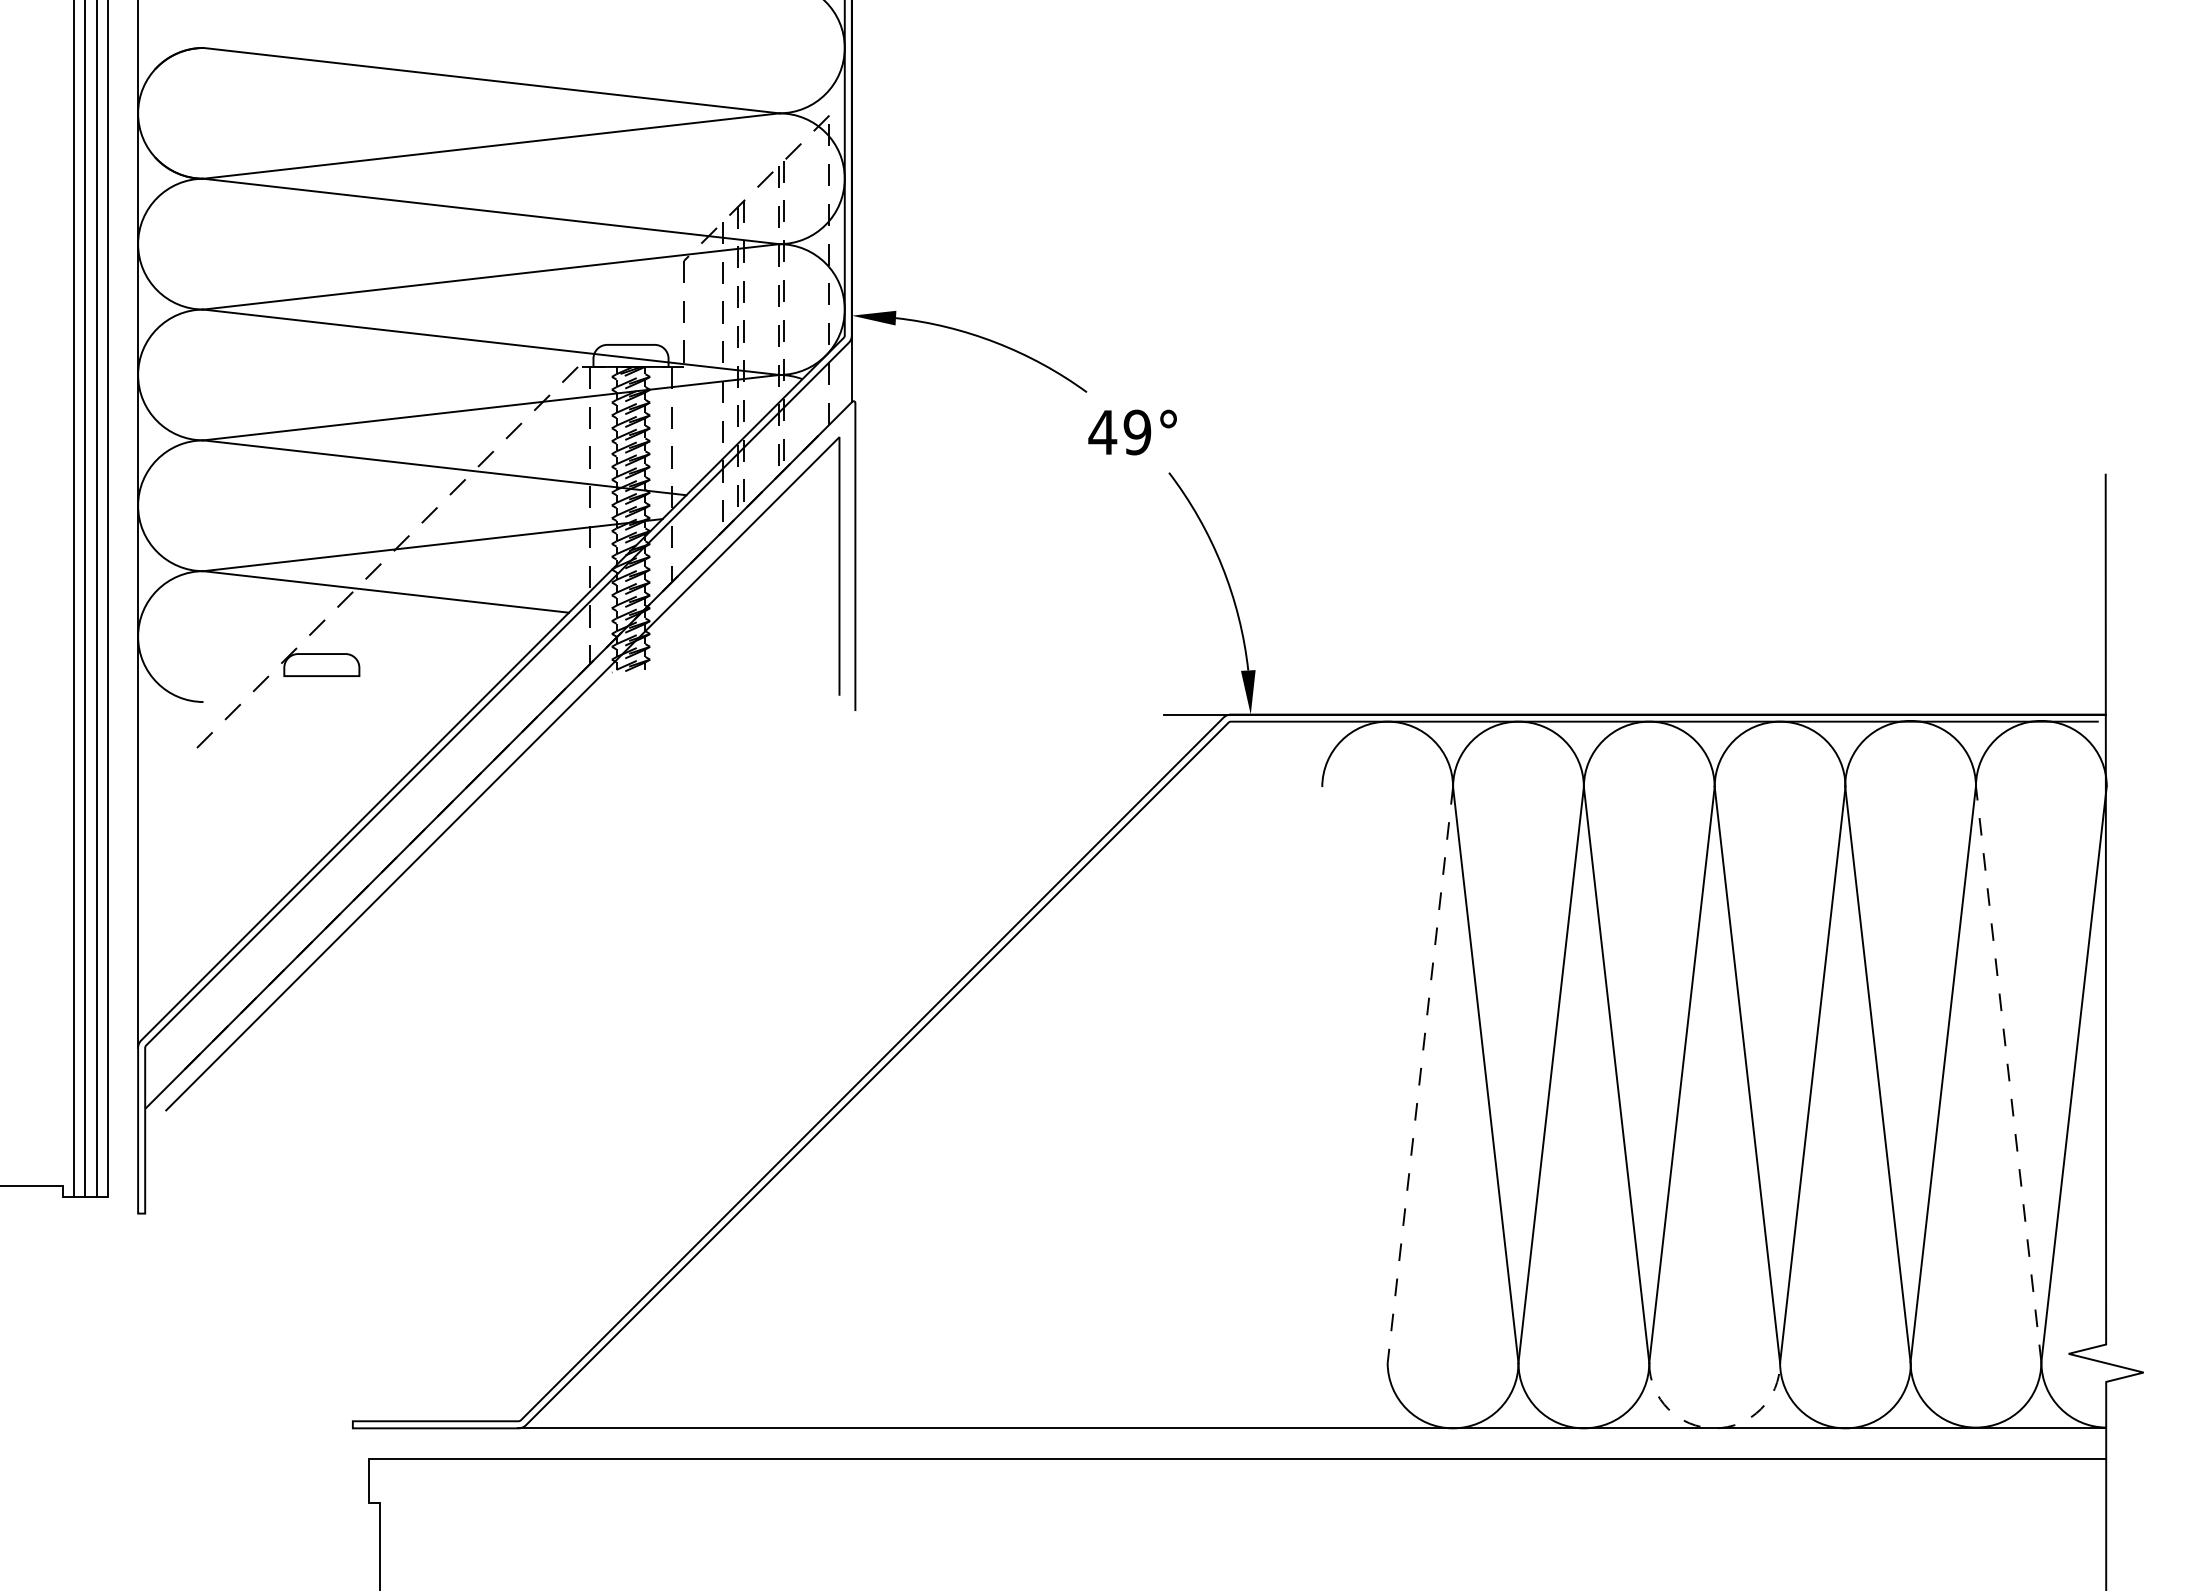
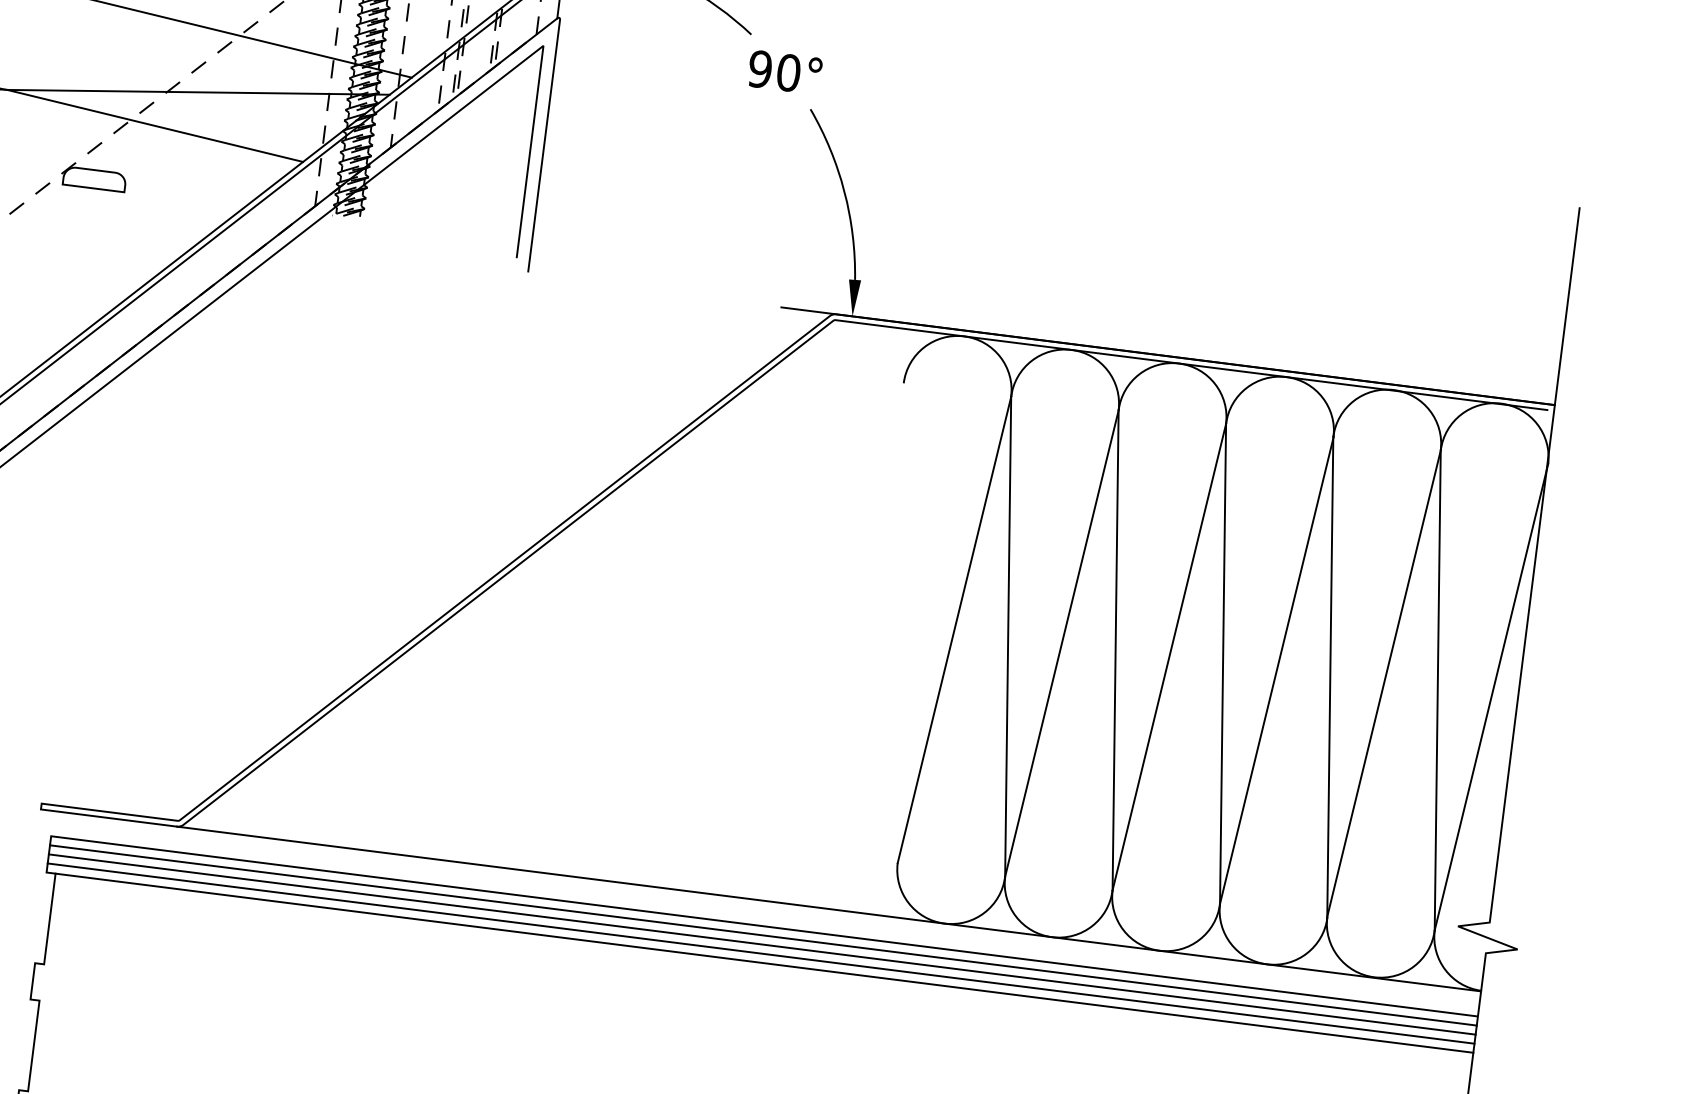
text: (1119, 432) -> (773, 71), 49° -> 90°
line: (2008, 1074) -> (1437, 690), dashed -> solid
line: (1420, 1075) -> (954, 630), dashed -> solid
arc: (1714, 1428) -> (1159, 950), dashed -> solid
line: (1237, 1469) -> (763, 935), added
line: (1237, 1480) -> (762, 944), added
line: (1237, 1492) -> (760, 953), added
line: (1243, 1503) -> (764, 963), added

